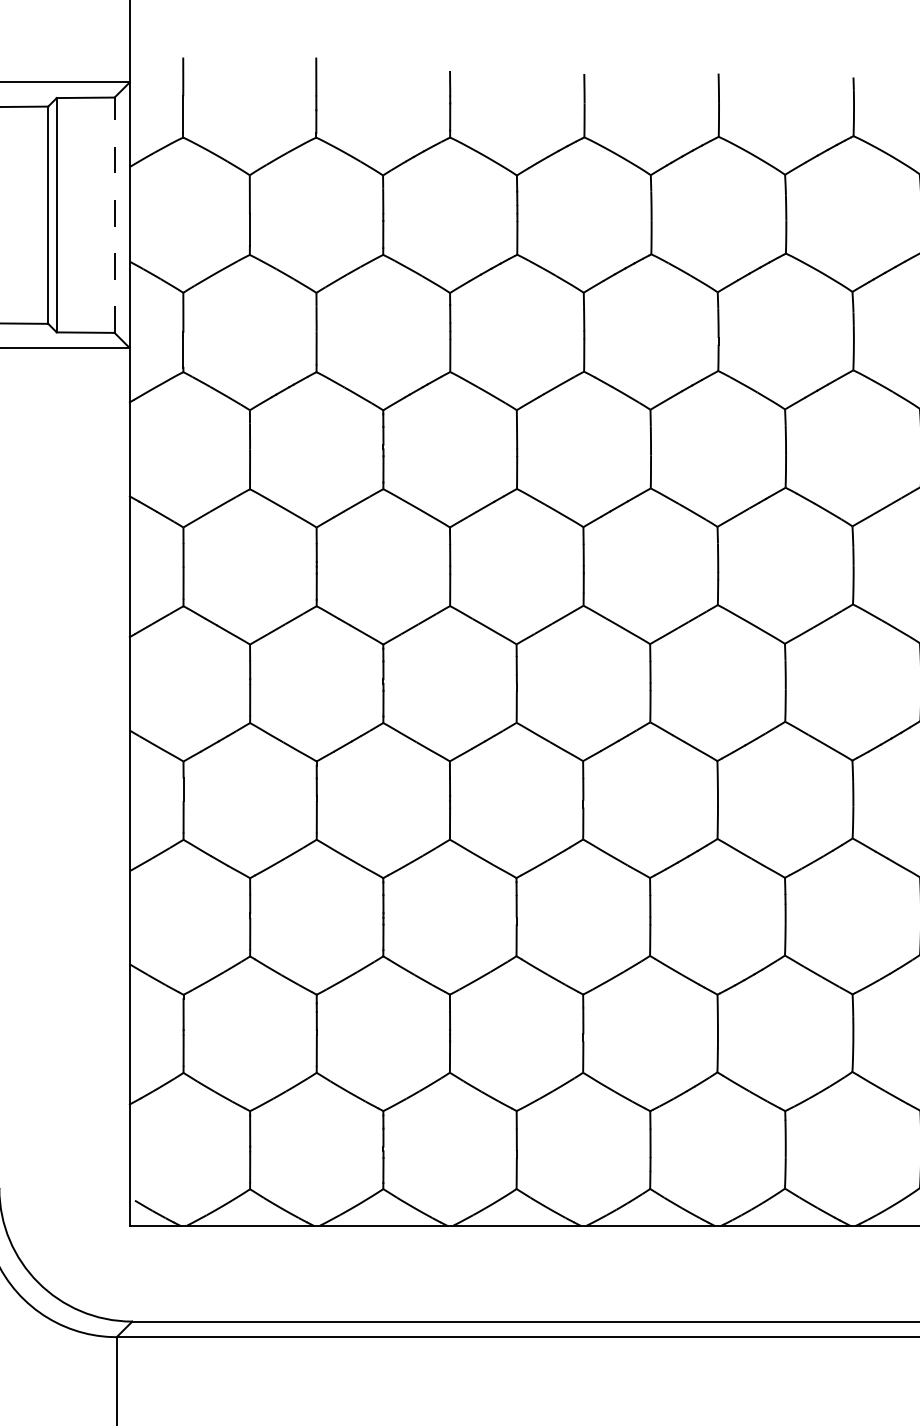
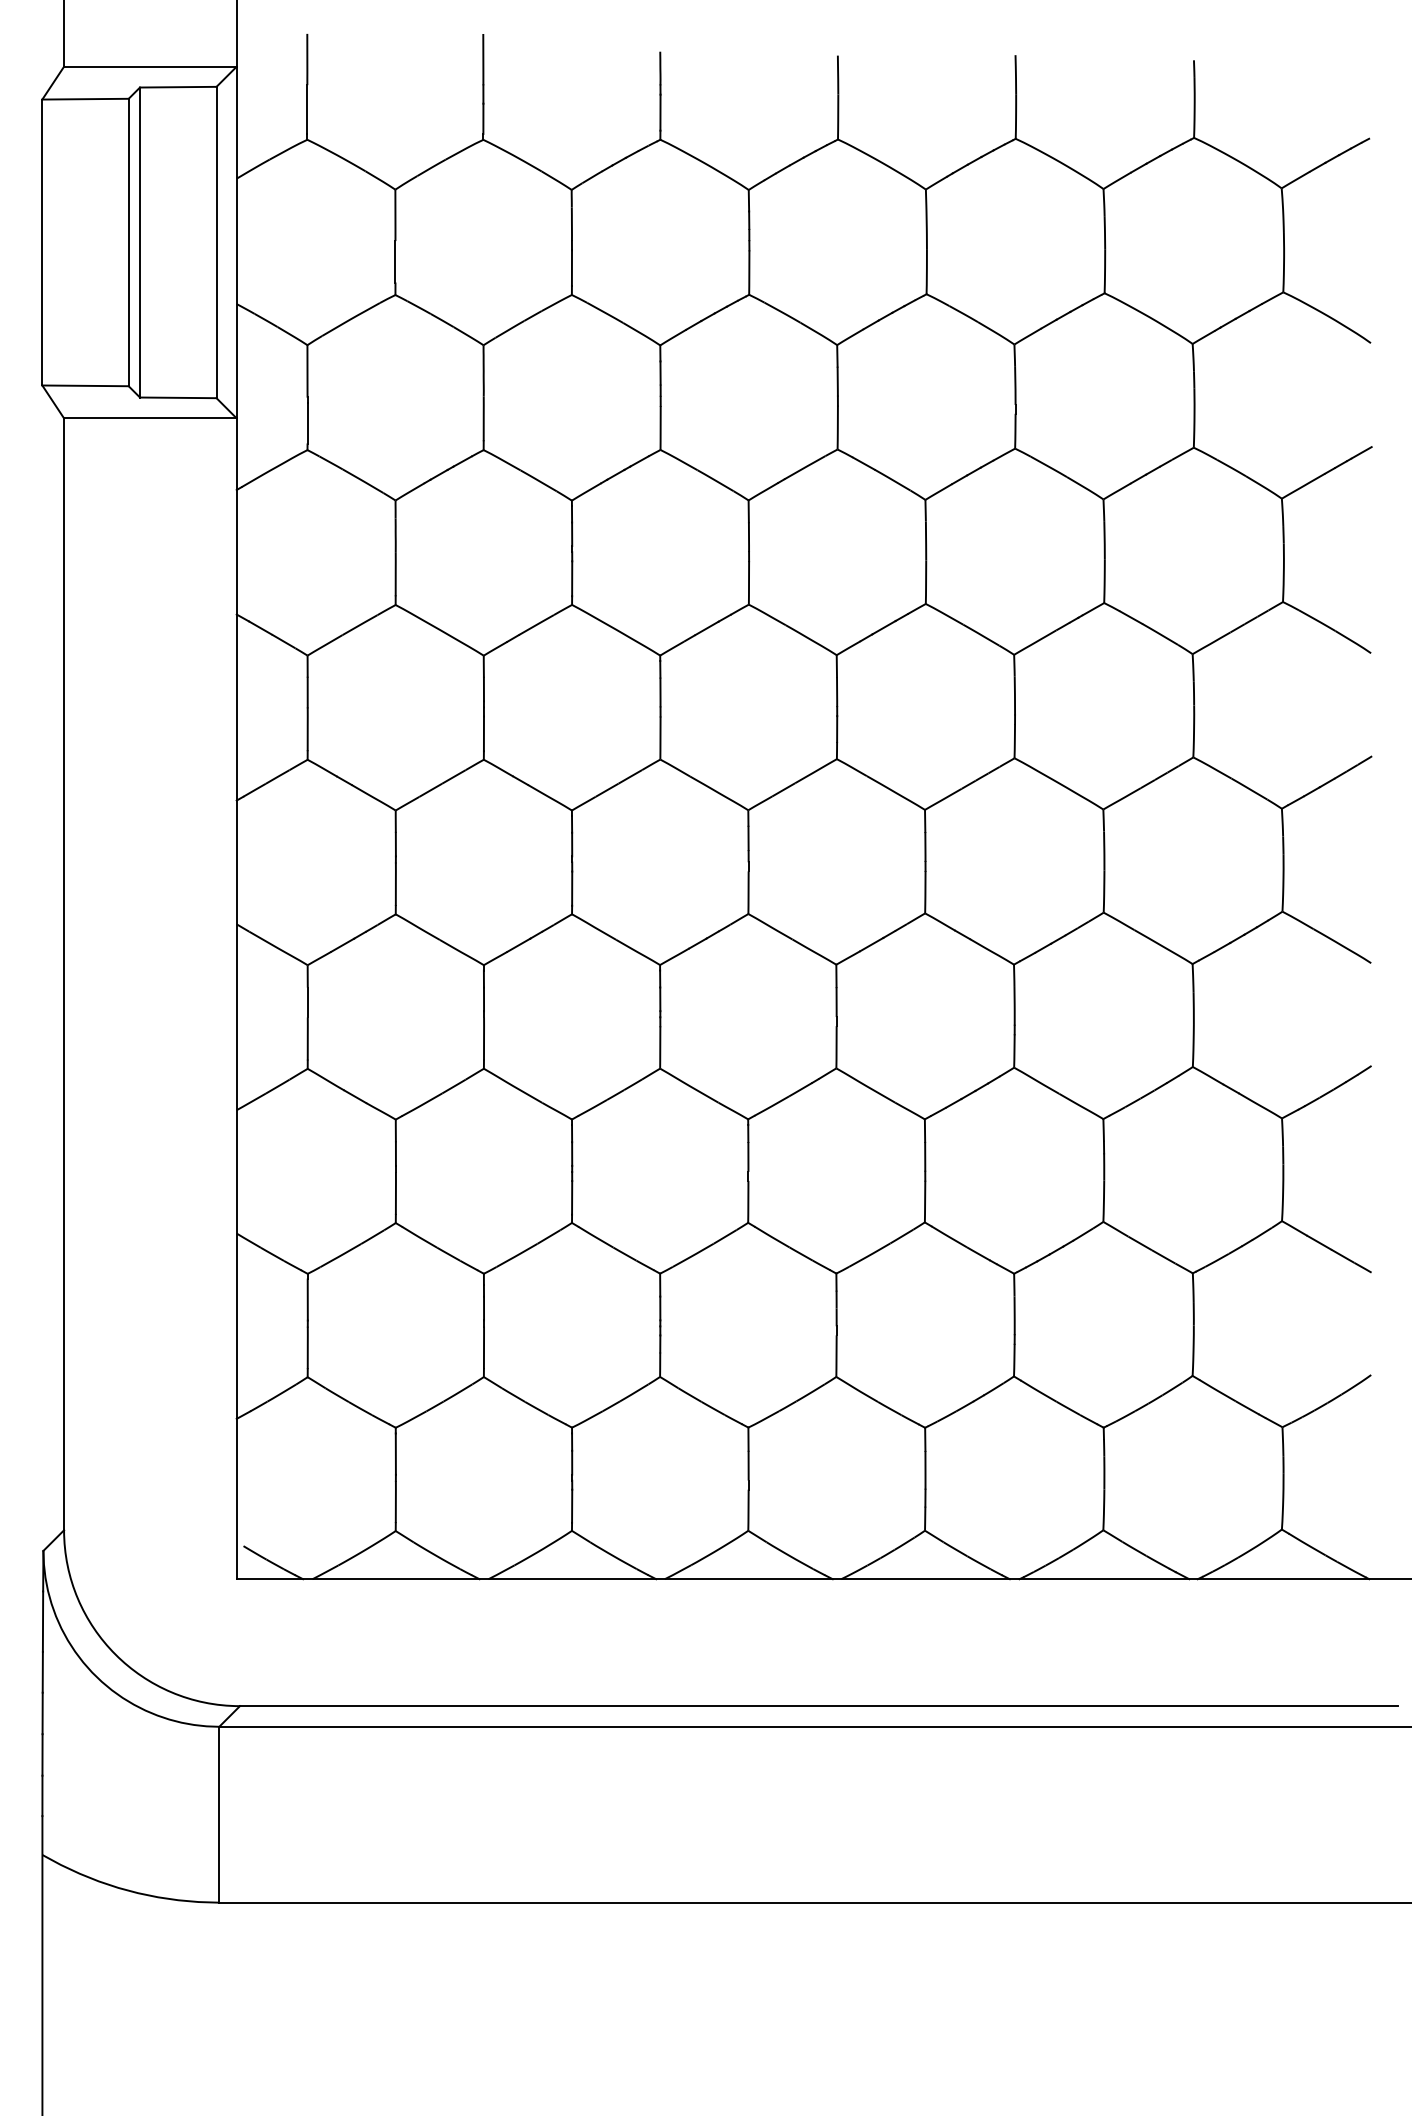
line: (114, 215) -> (216, 242), dashed -> solid

